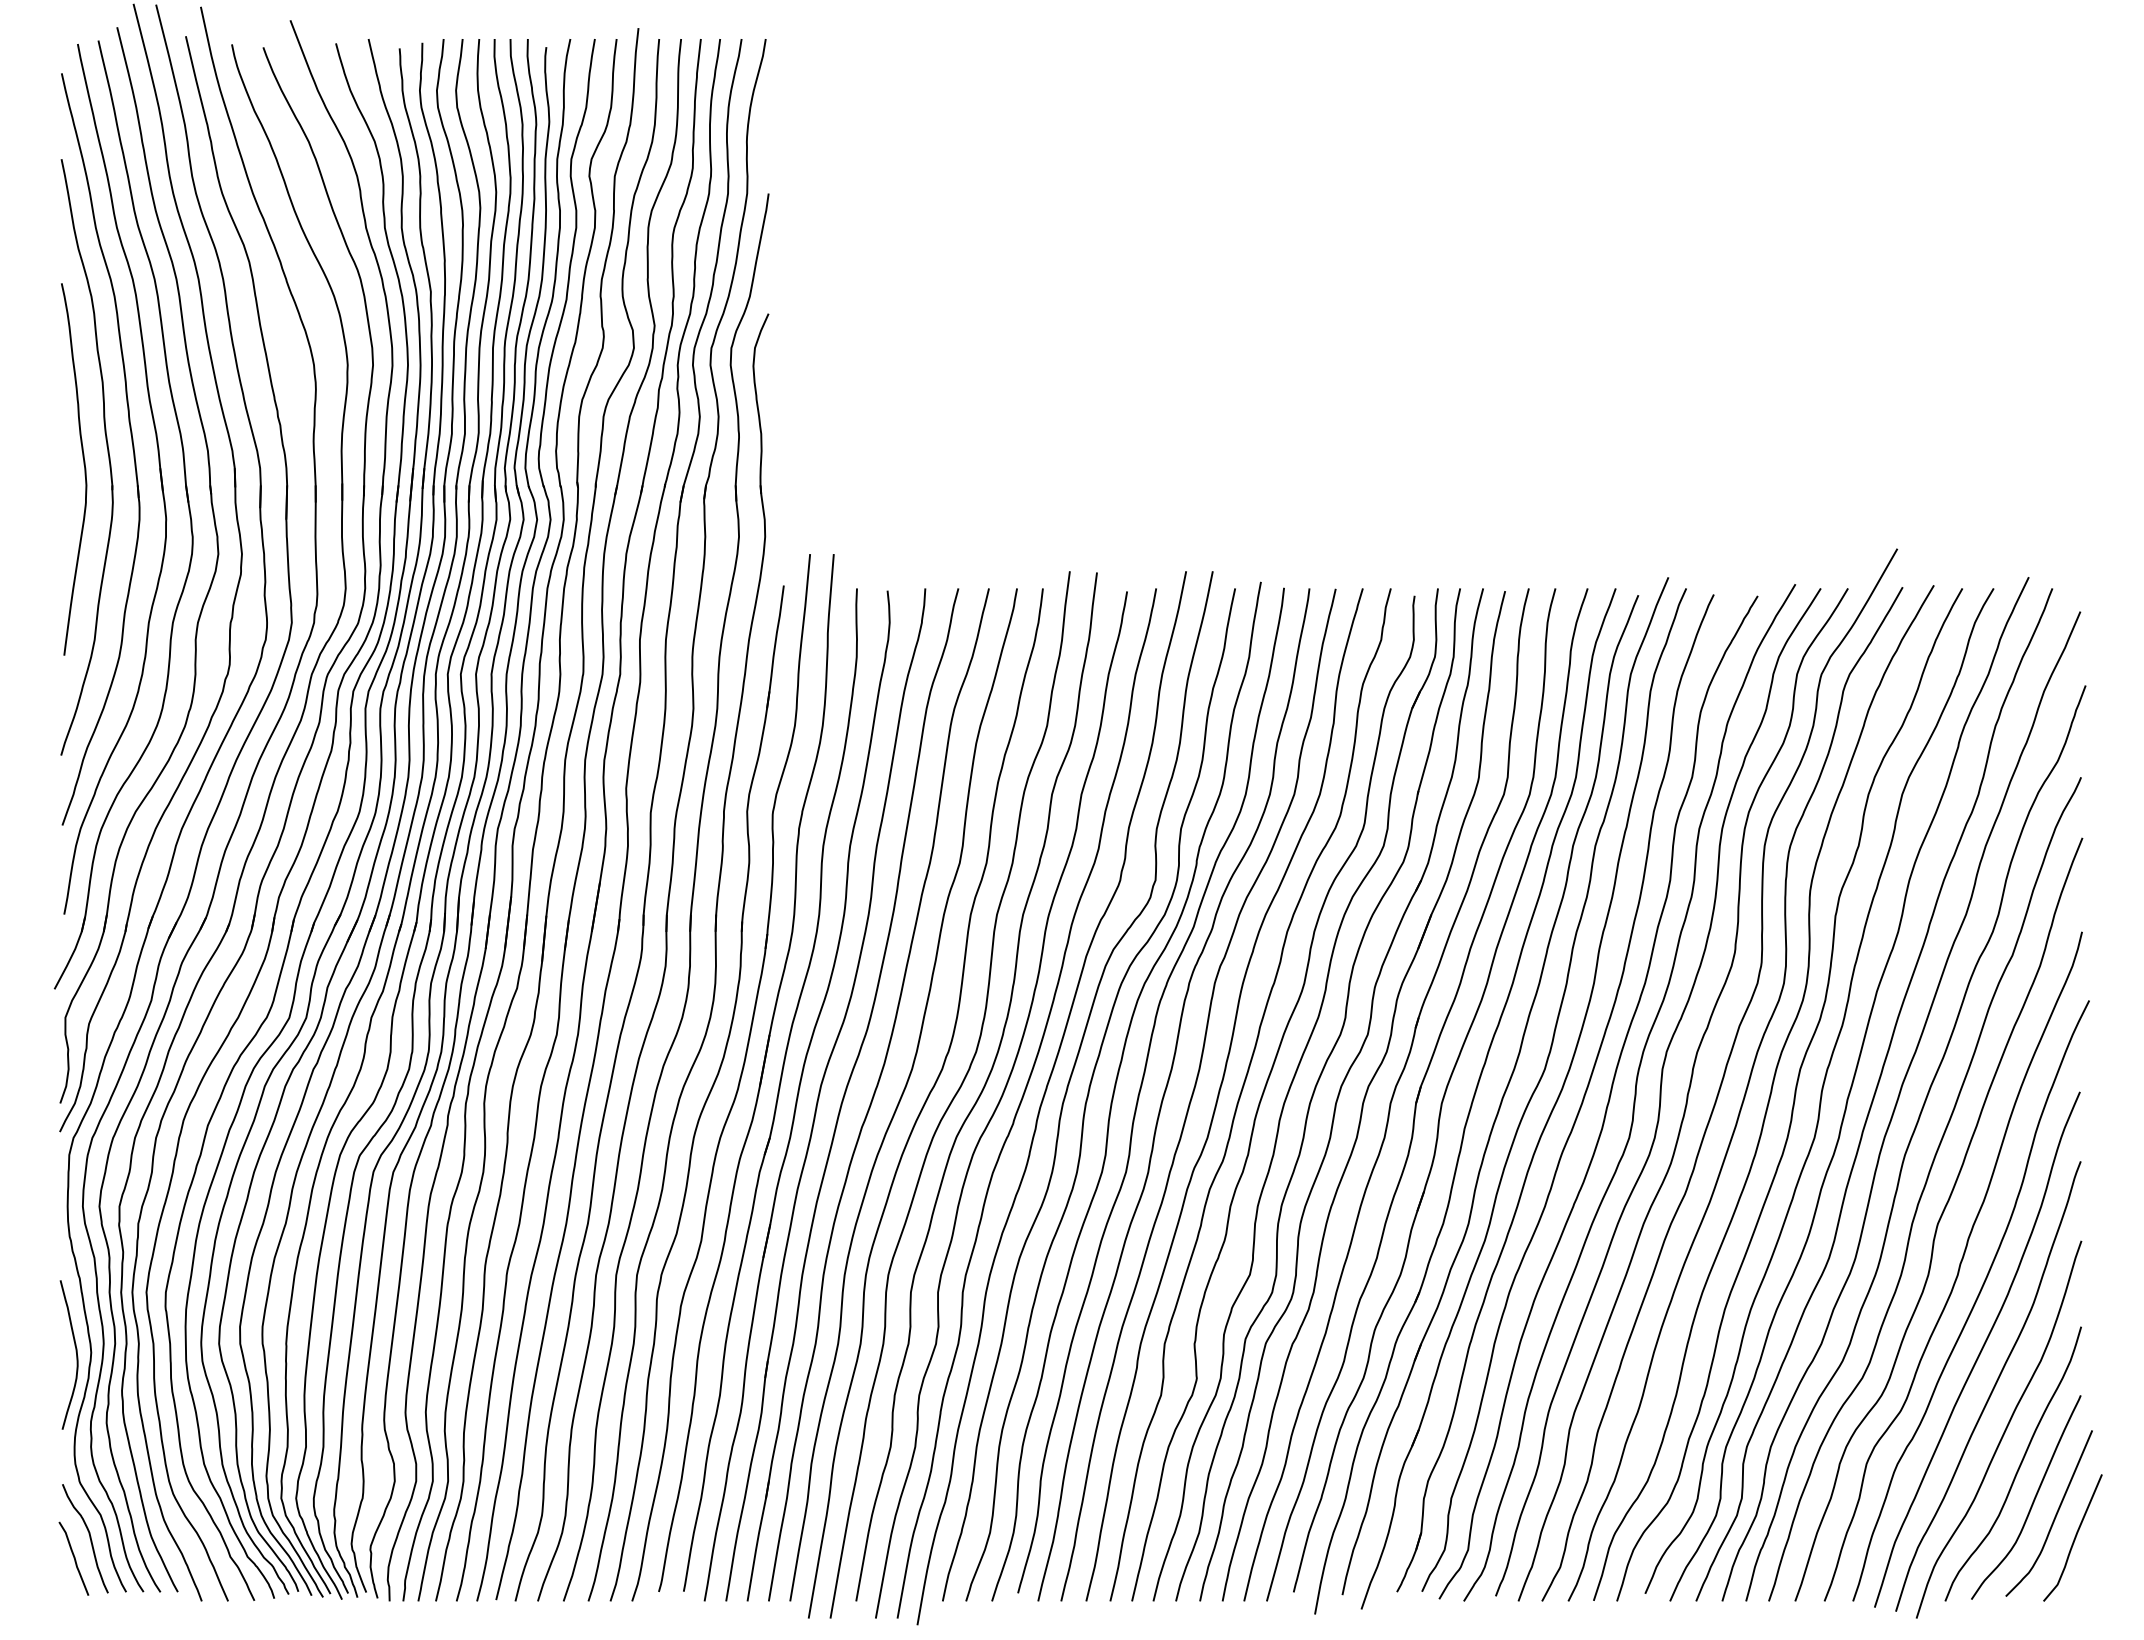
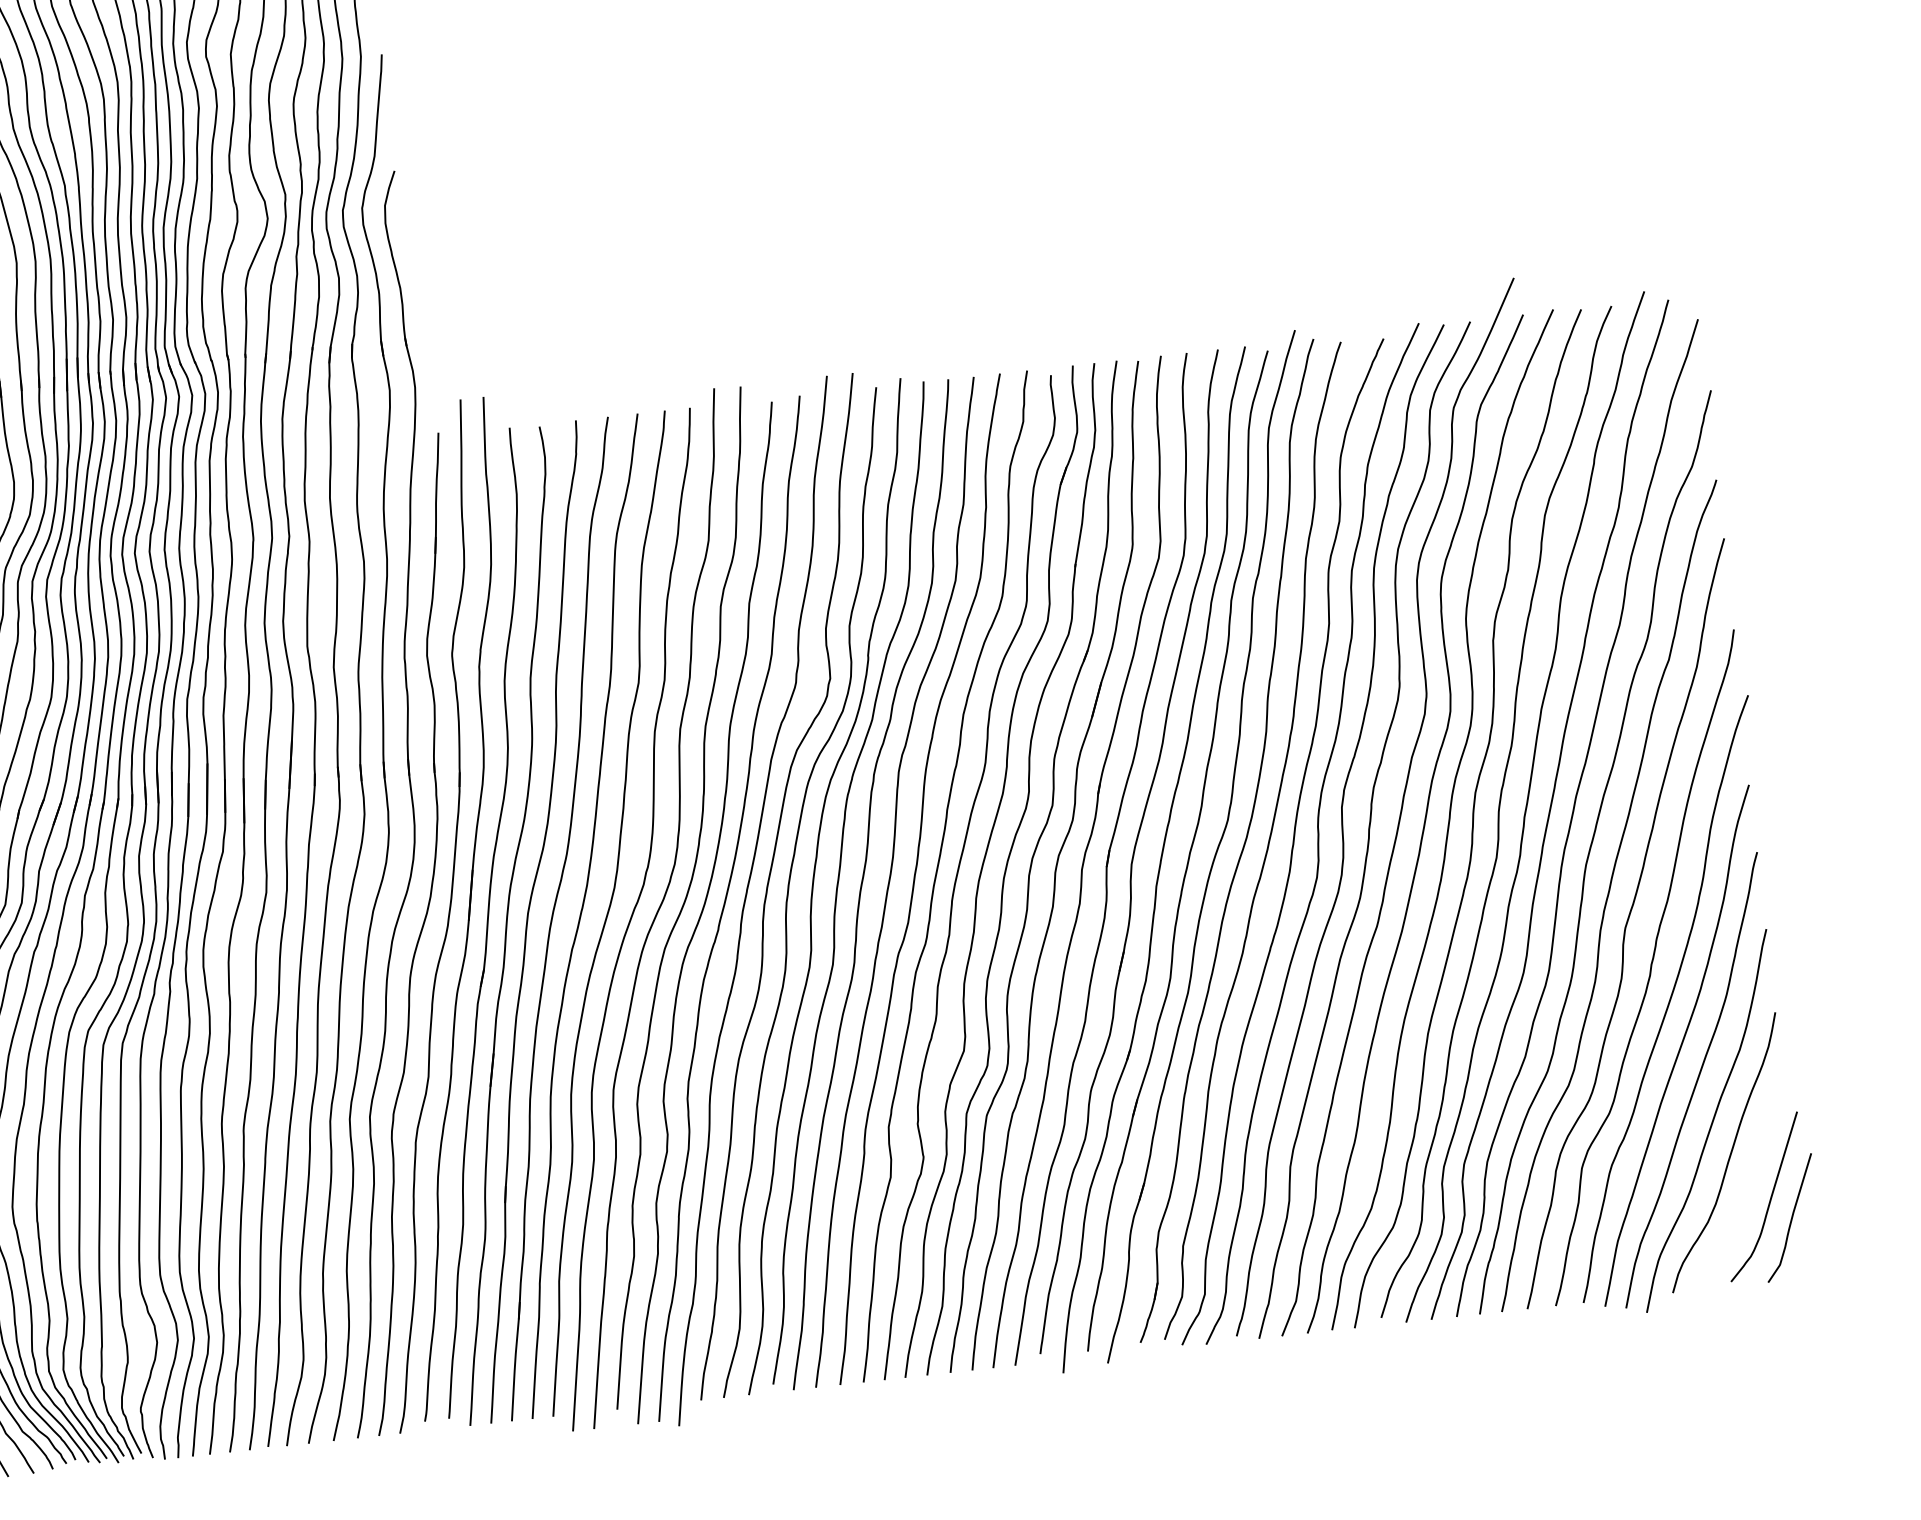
curve: (2032, 1501) -> (1746, 1186), removed

